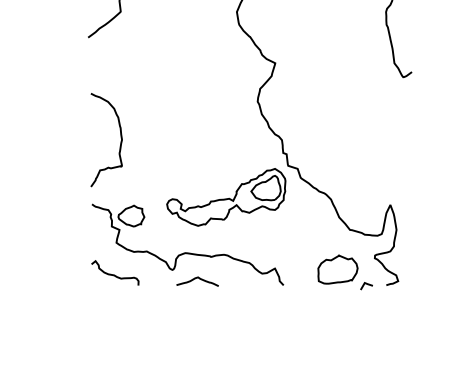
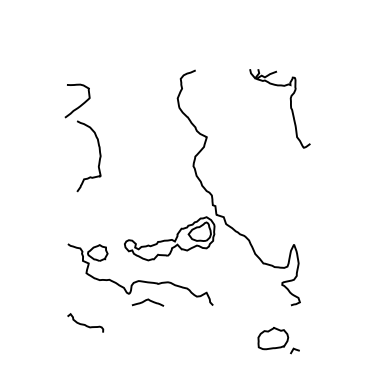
curve: (119, 145) -> (98, 160), moved
part: (344, 272) -> (278, 340), moved
curve: (115, 274) -> (85, 324), moved

